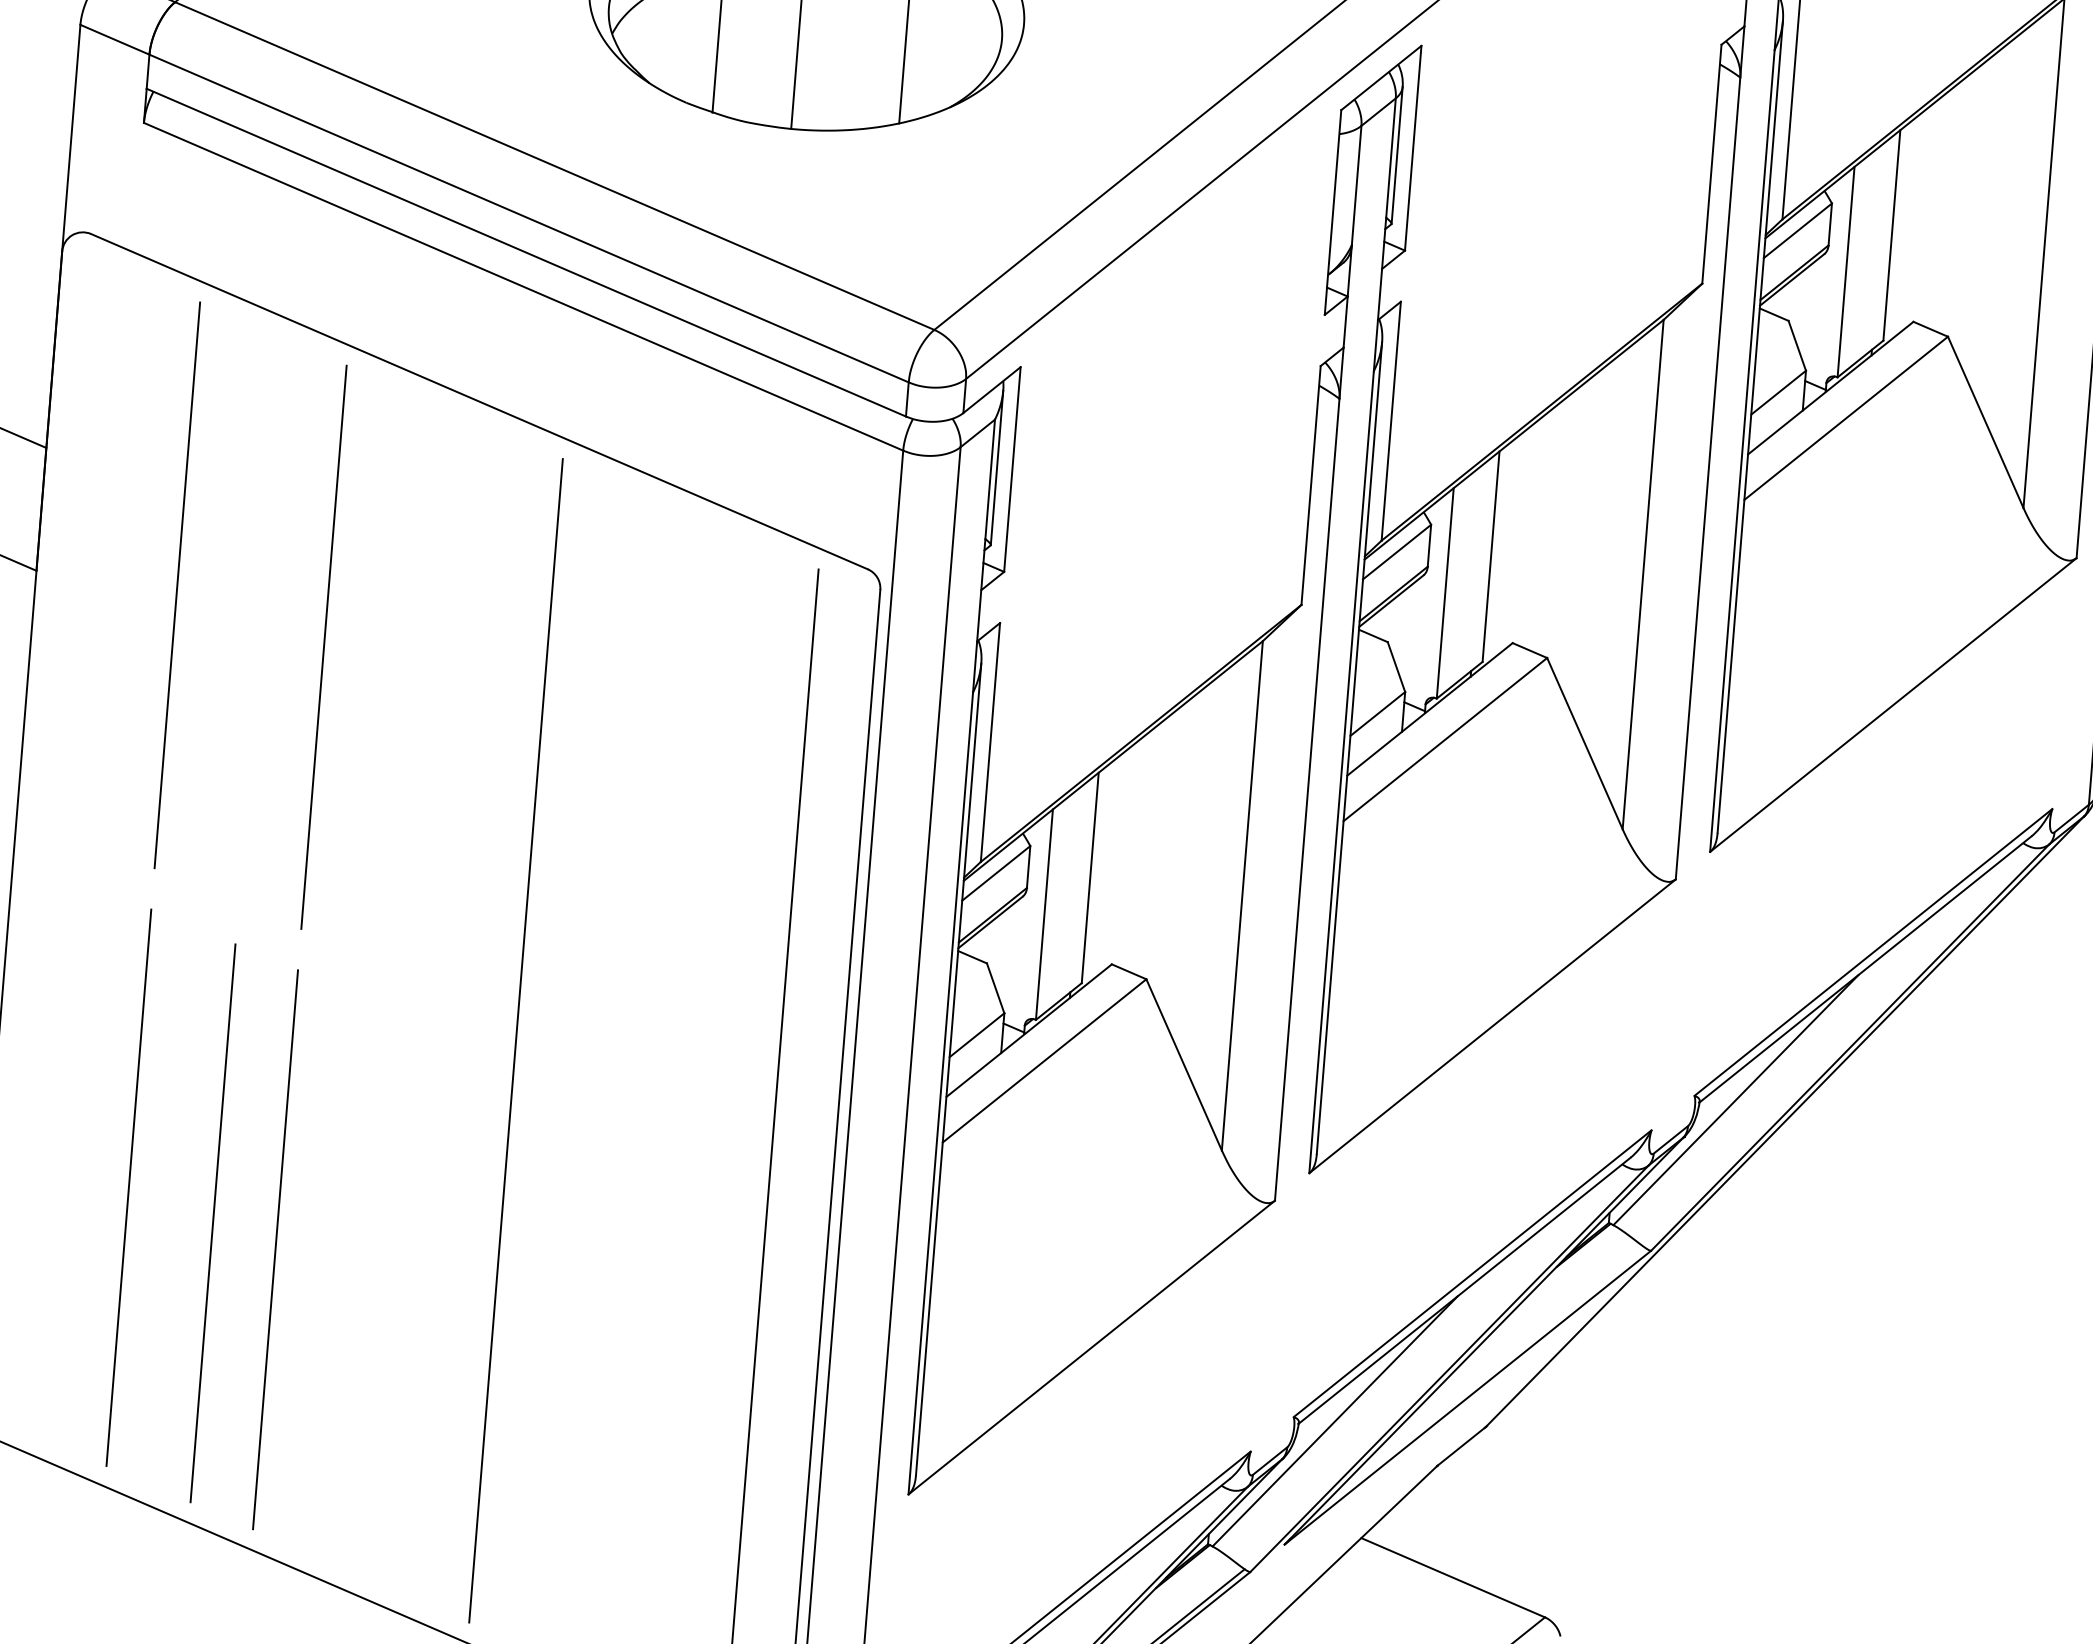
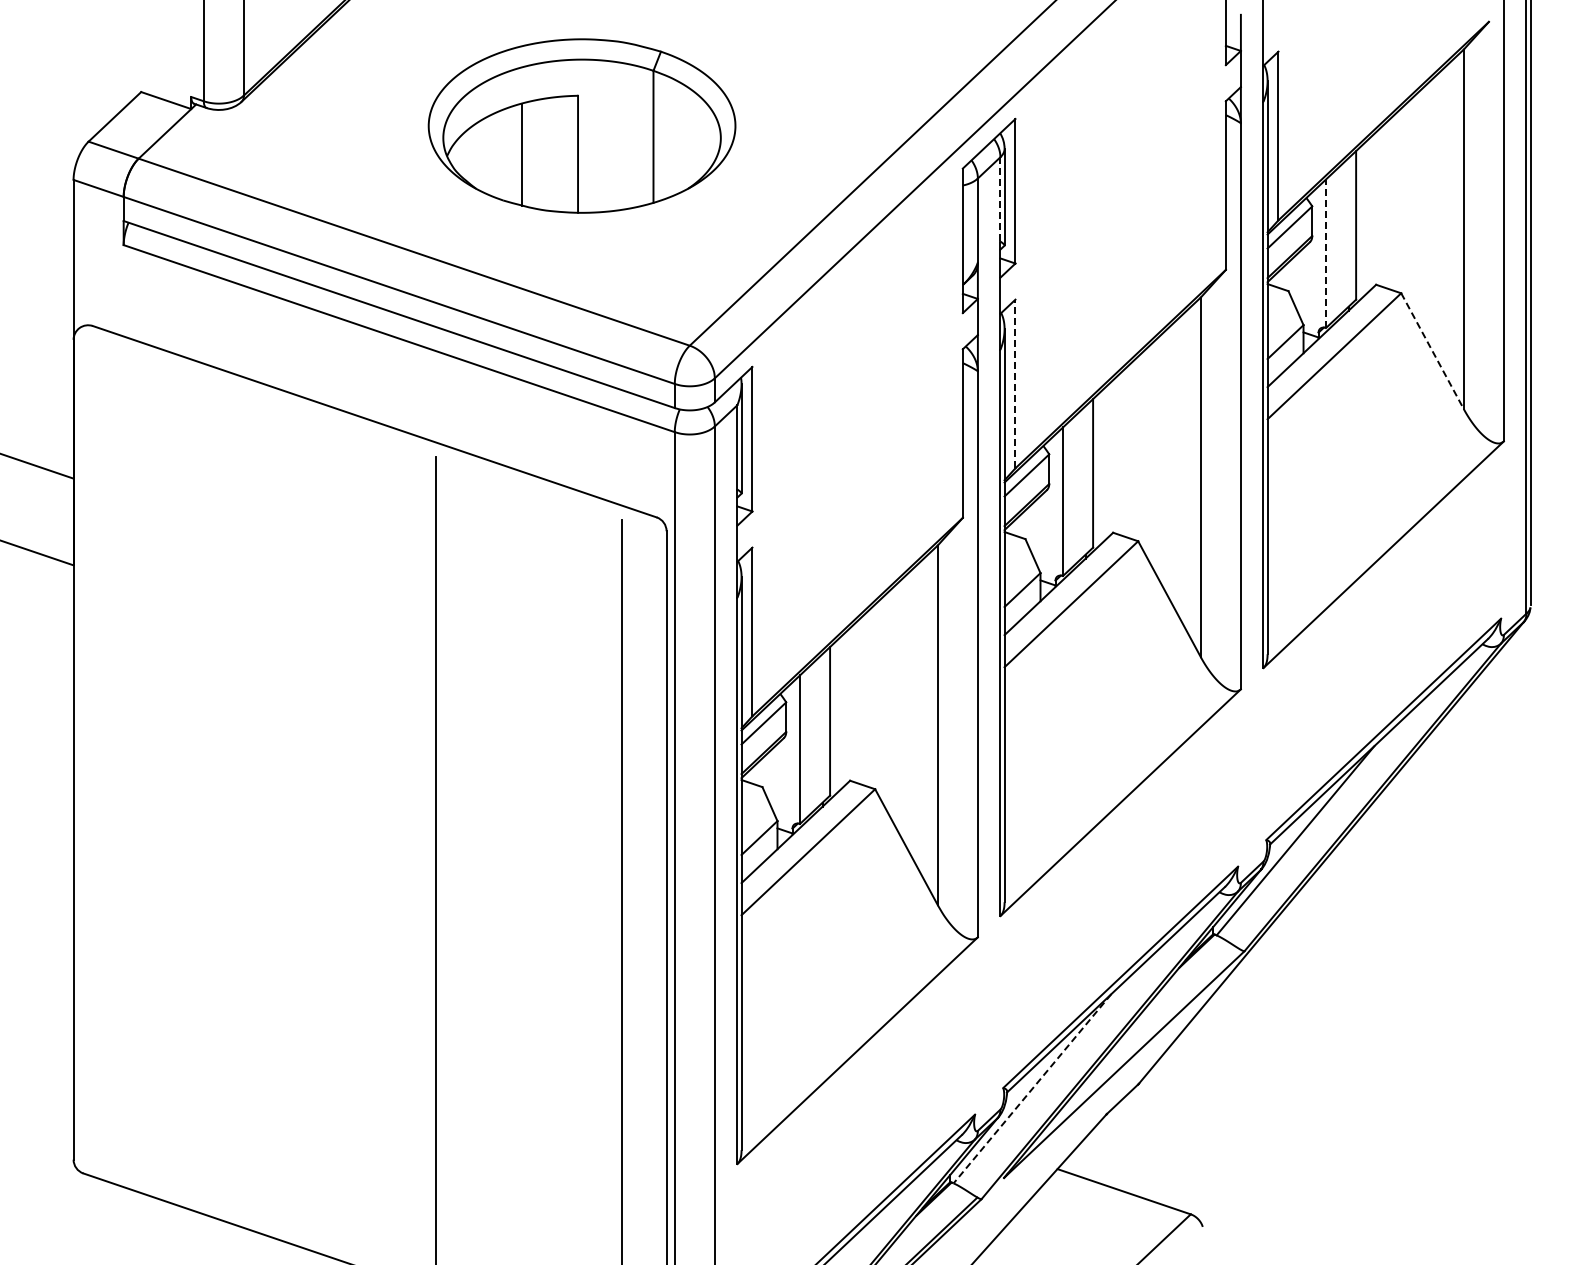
line: (1391, 158) -> (1000, 199), solid -> dashed
line: (1846, 271) -> (1326, 253), solid -> dashed
line: (1391, 420) -> (1015, 383), solid -> dashed
line: (1985, 422) -> (1432, 351), solid -> dashed
line: (177, 585) -> (173, 567), removed
line: (323, 646) -> (279, 602), removed
line: (129, 1187) -> (173, 992), removed
line: (213, 1223) -> (234, 1013), removed
line: (275, 1248) -> (279, 1027), removed
line: (1334, 1422) -> (1032, 1089), solid -> dashed

